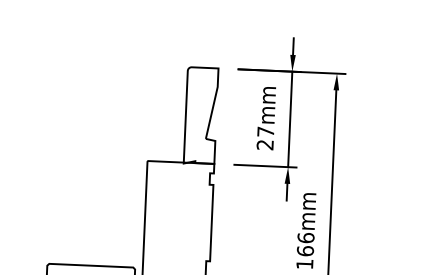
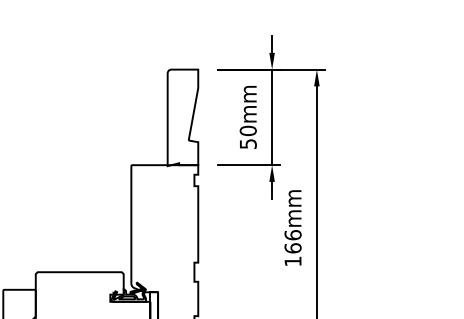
text: (264, 137) -> (247, 136), 27mm -> 50mm

